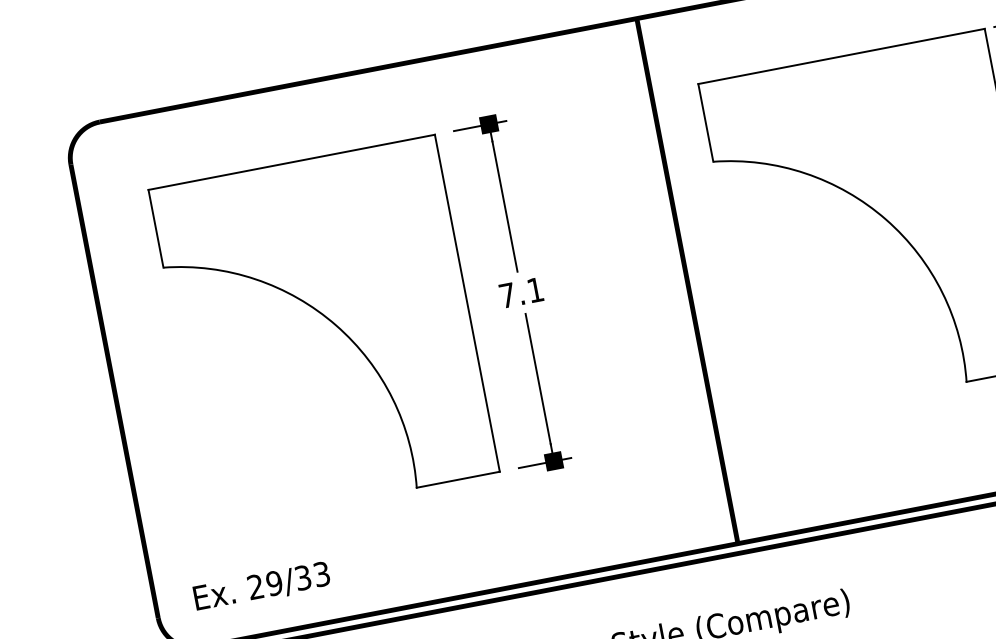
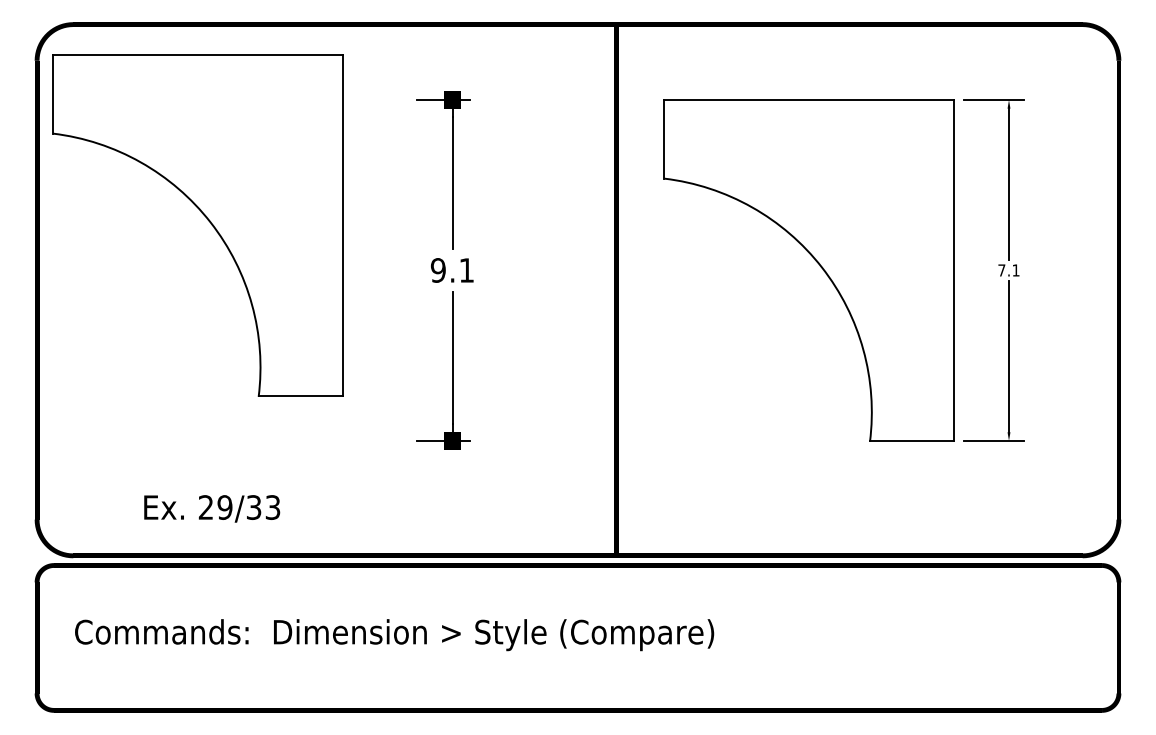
text: (506, 295) -> (437, 270), 7.1 -> 9.1
part: (332, 324) -> (207, 220), moved
text: (262, 586) -> (212, 508), moved

